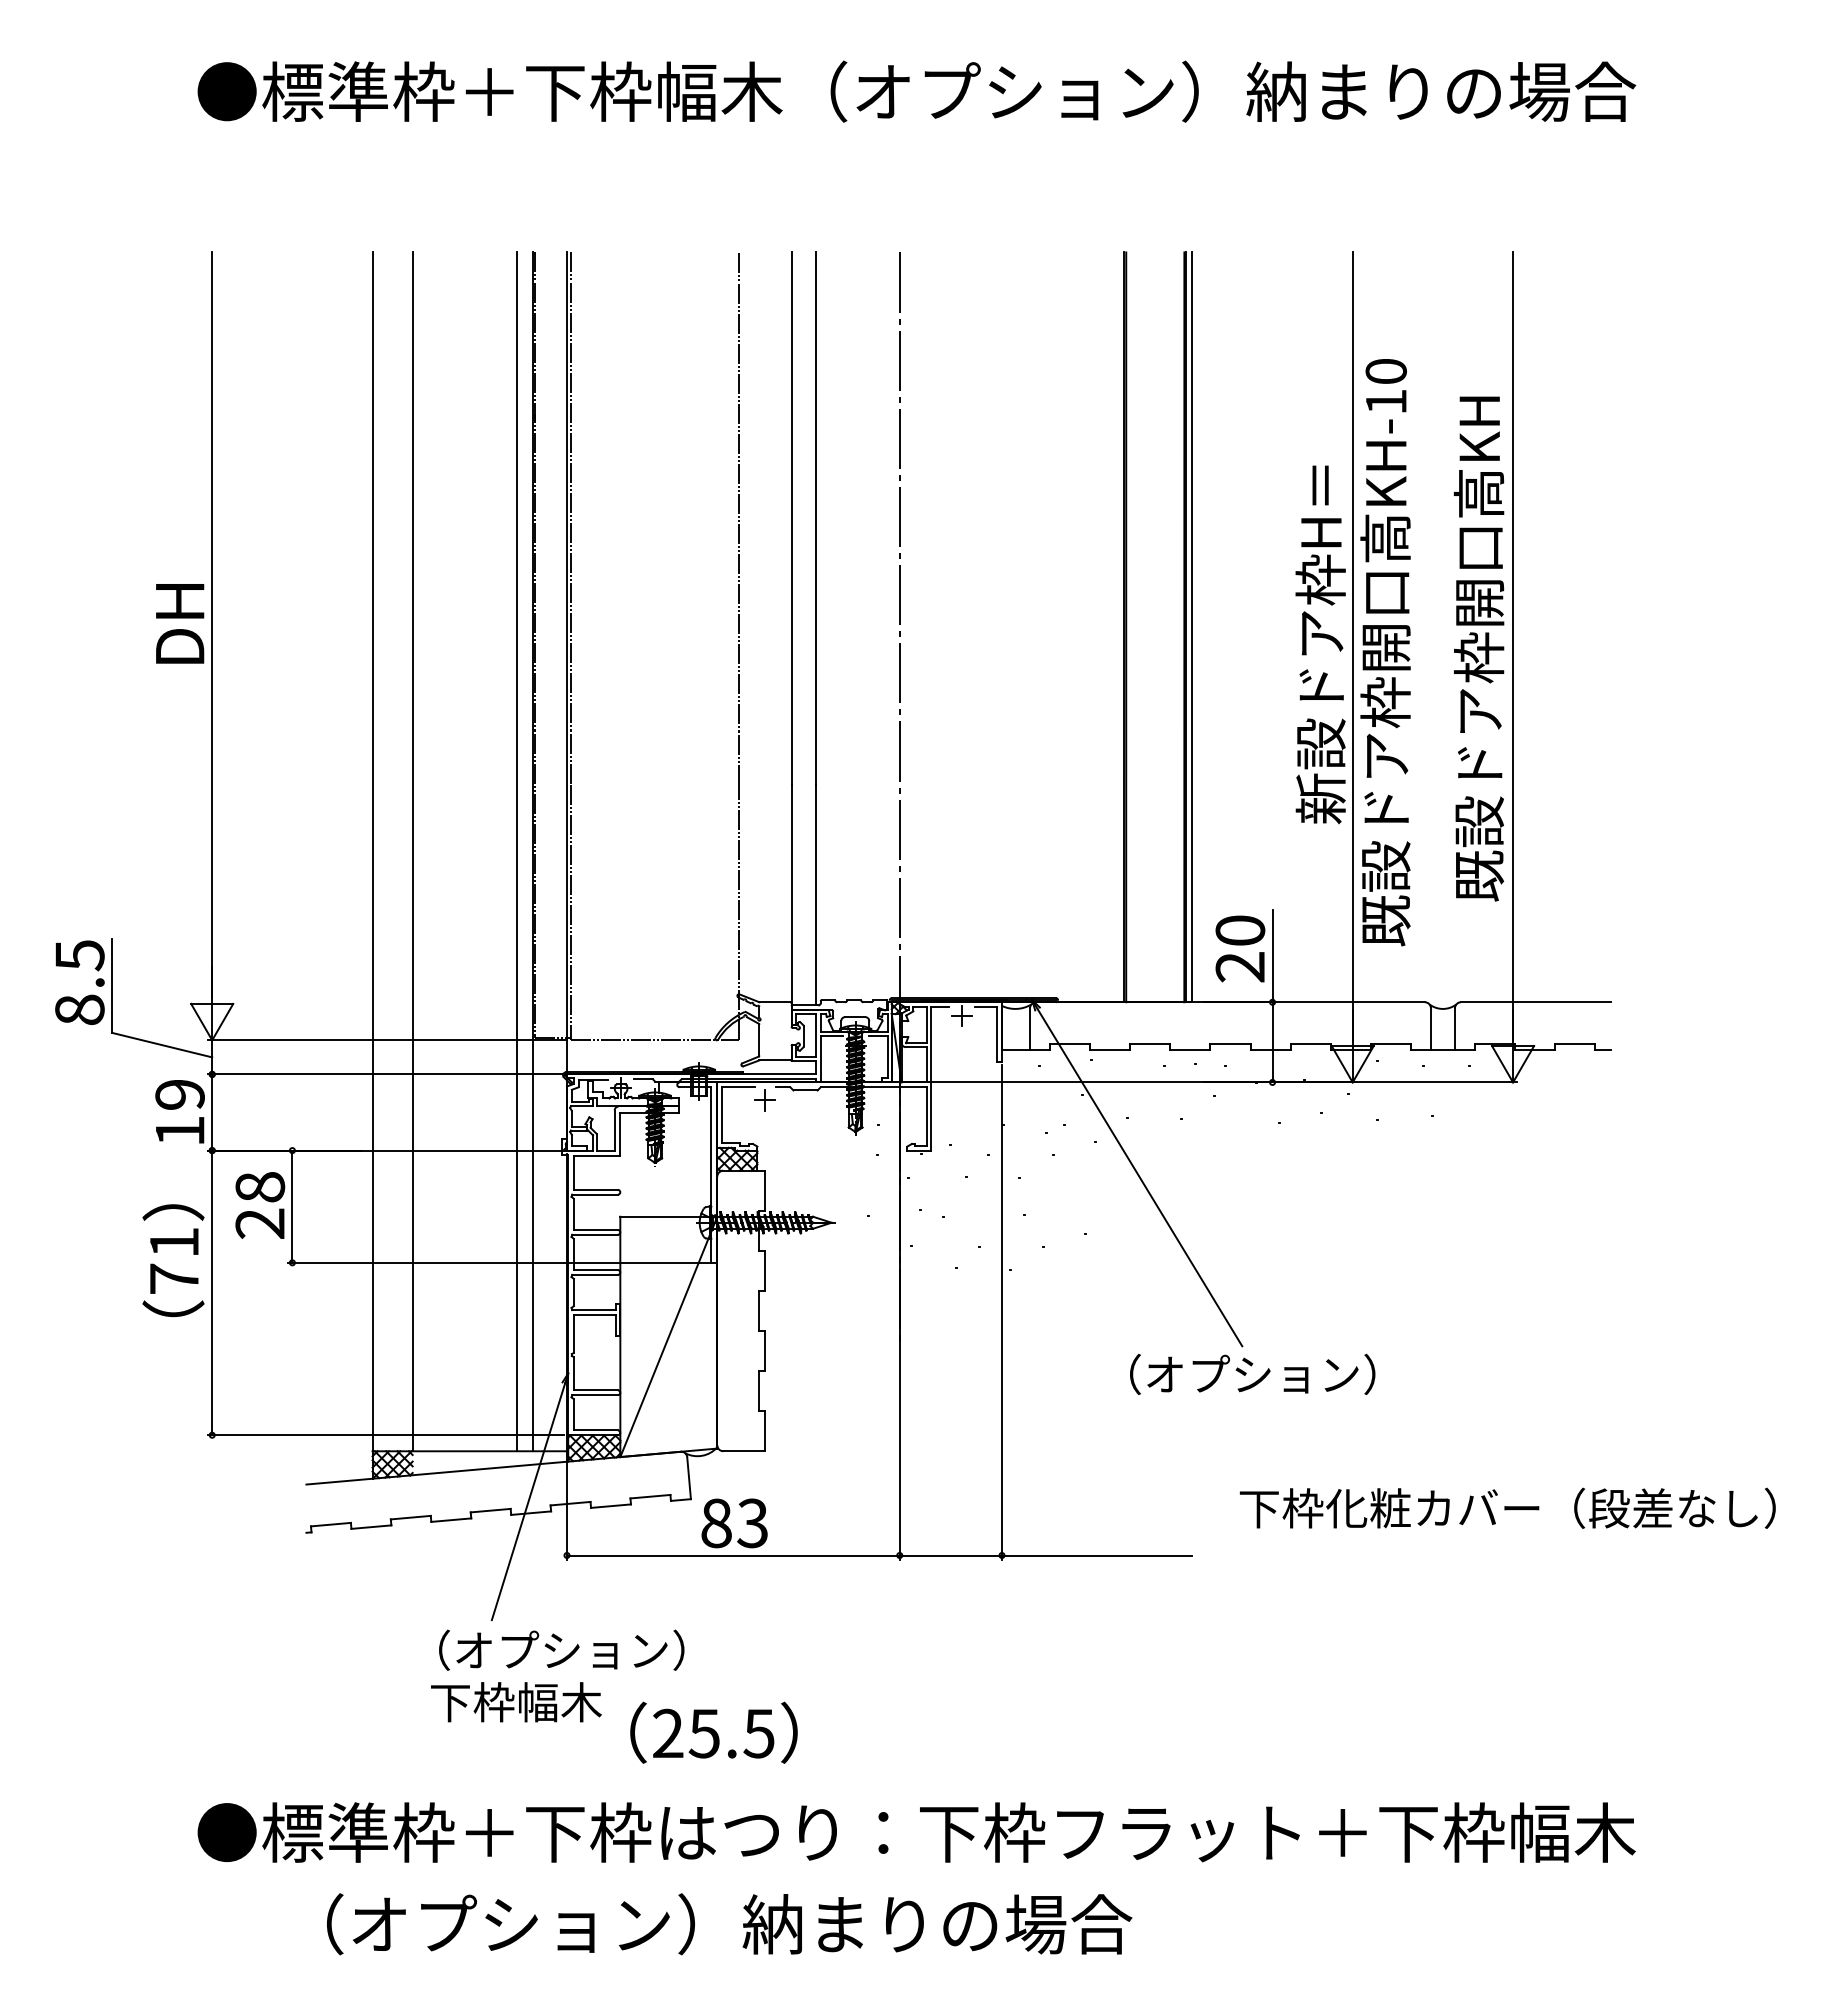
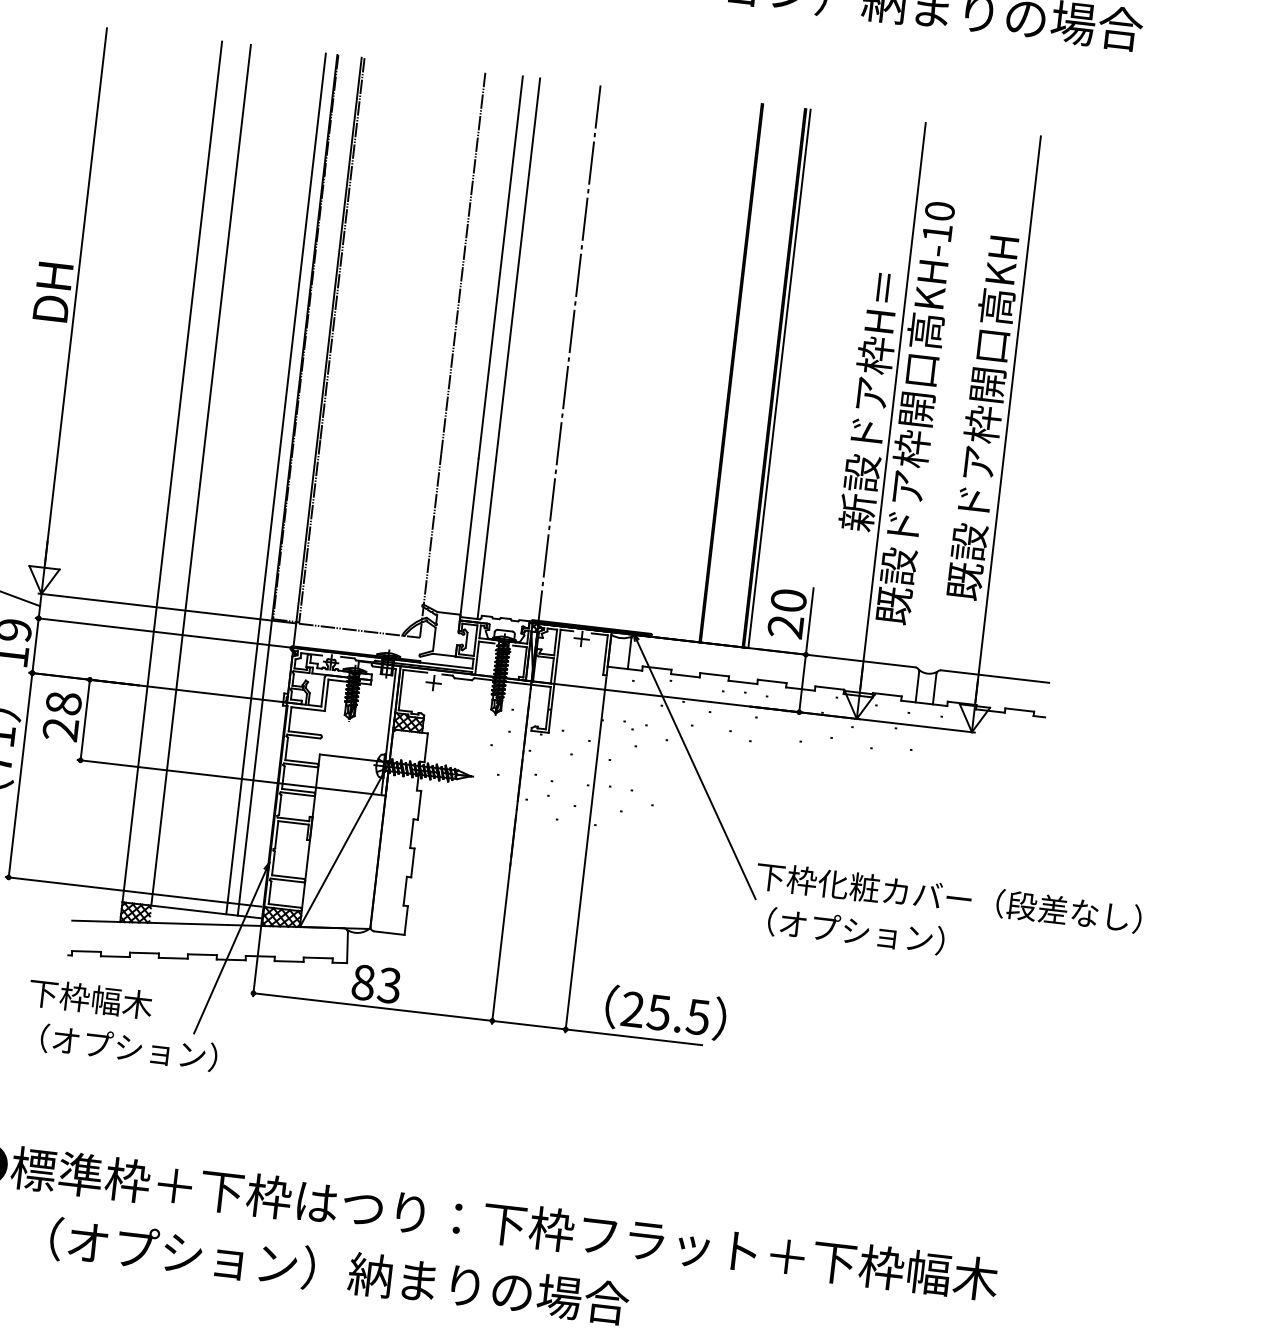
text: (1252, 1374) -> (856, 931), moved
text: (1507, 1507) -> (948, 896), moved
text: (561, 1649) -> (128, 1047), moved
text: (516, 1702) -> (90, 999), moved
text: (713, 1732) -> (665, 1012), moved

